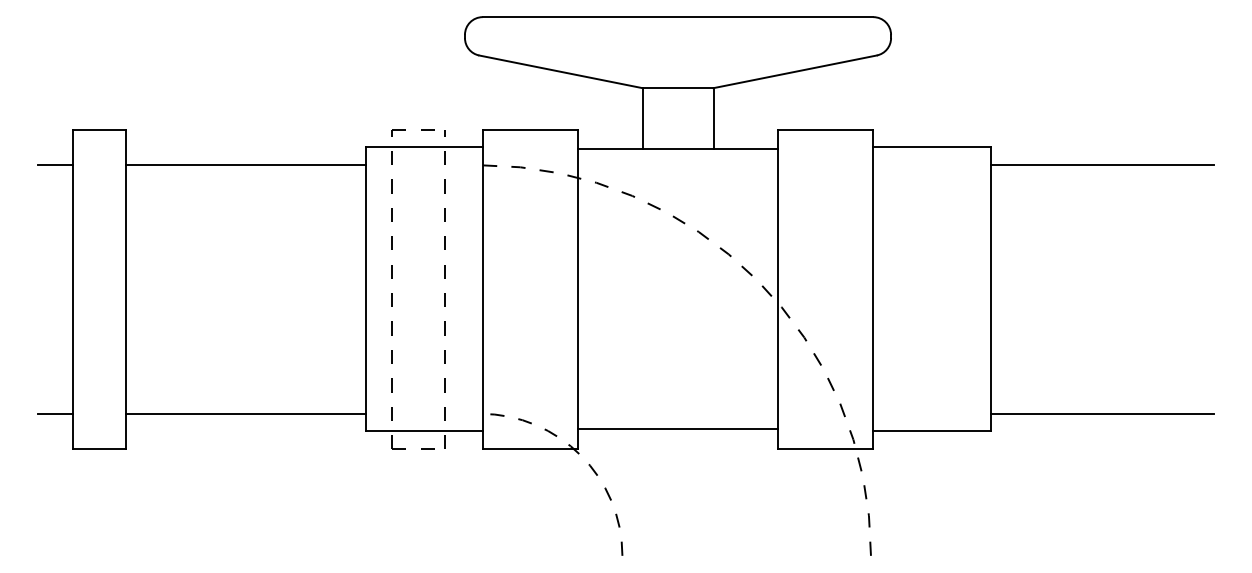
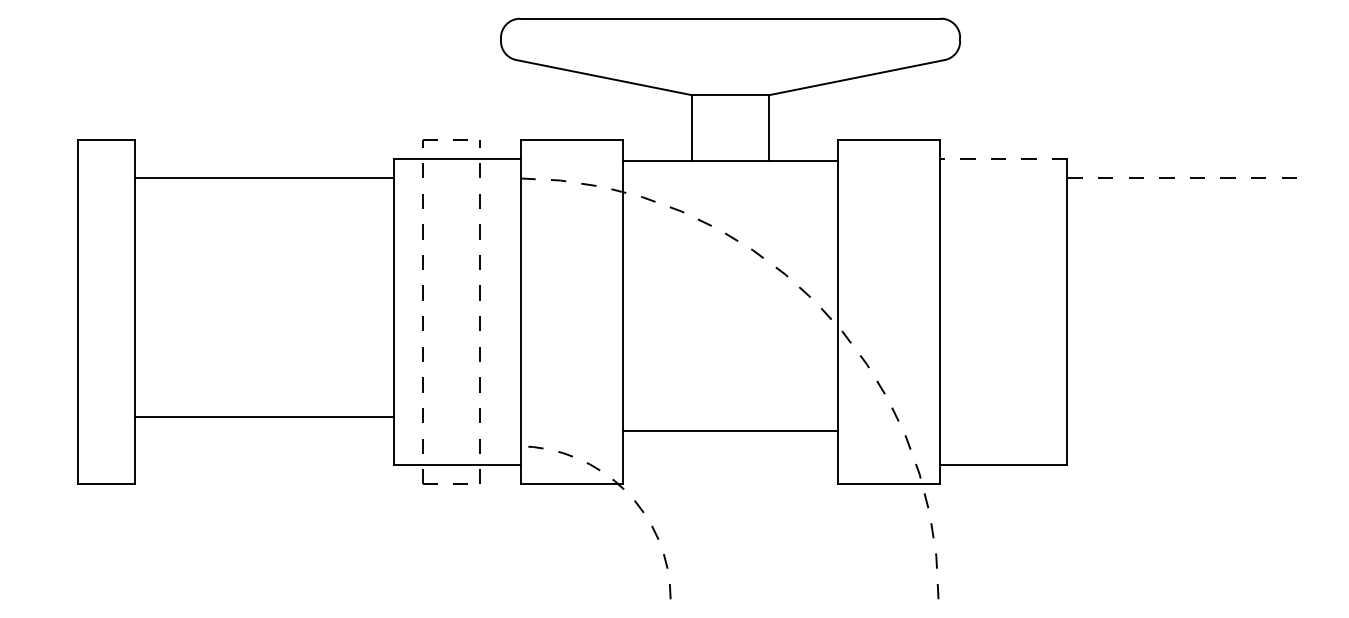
line: (931, 146) -> (1003, 158), solid -> dashed
line: (55, 165) -> (59, 178), removed
line: (1102, 165) -> (1187, 178), solid -> dashed
line: (55, 414) -> (59, 446), removed
line: (245, 414) -> (264, 417), moved
line: (1102, 414) -> (1187, 446), removed
line: (677, 429) -> (730, 431), moved

